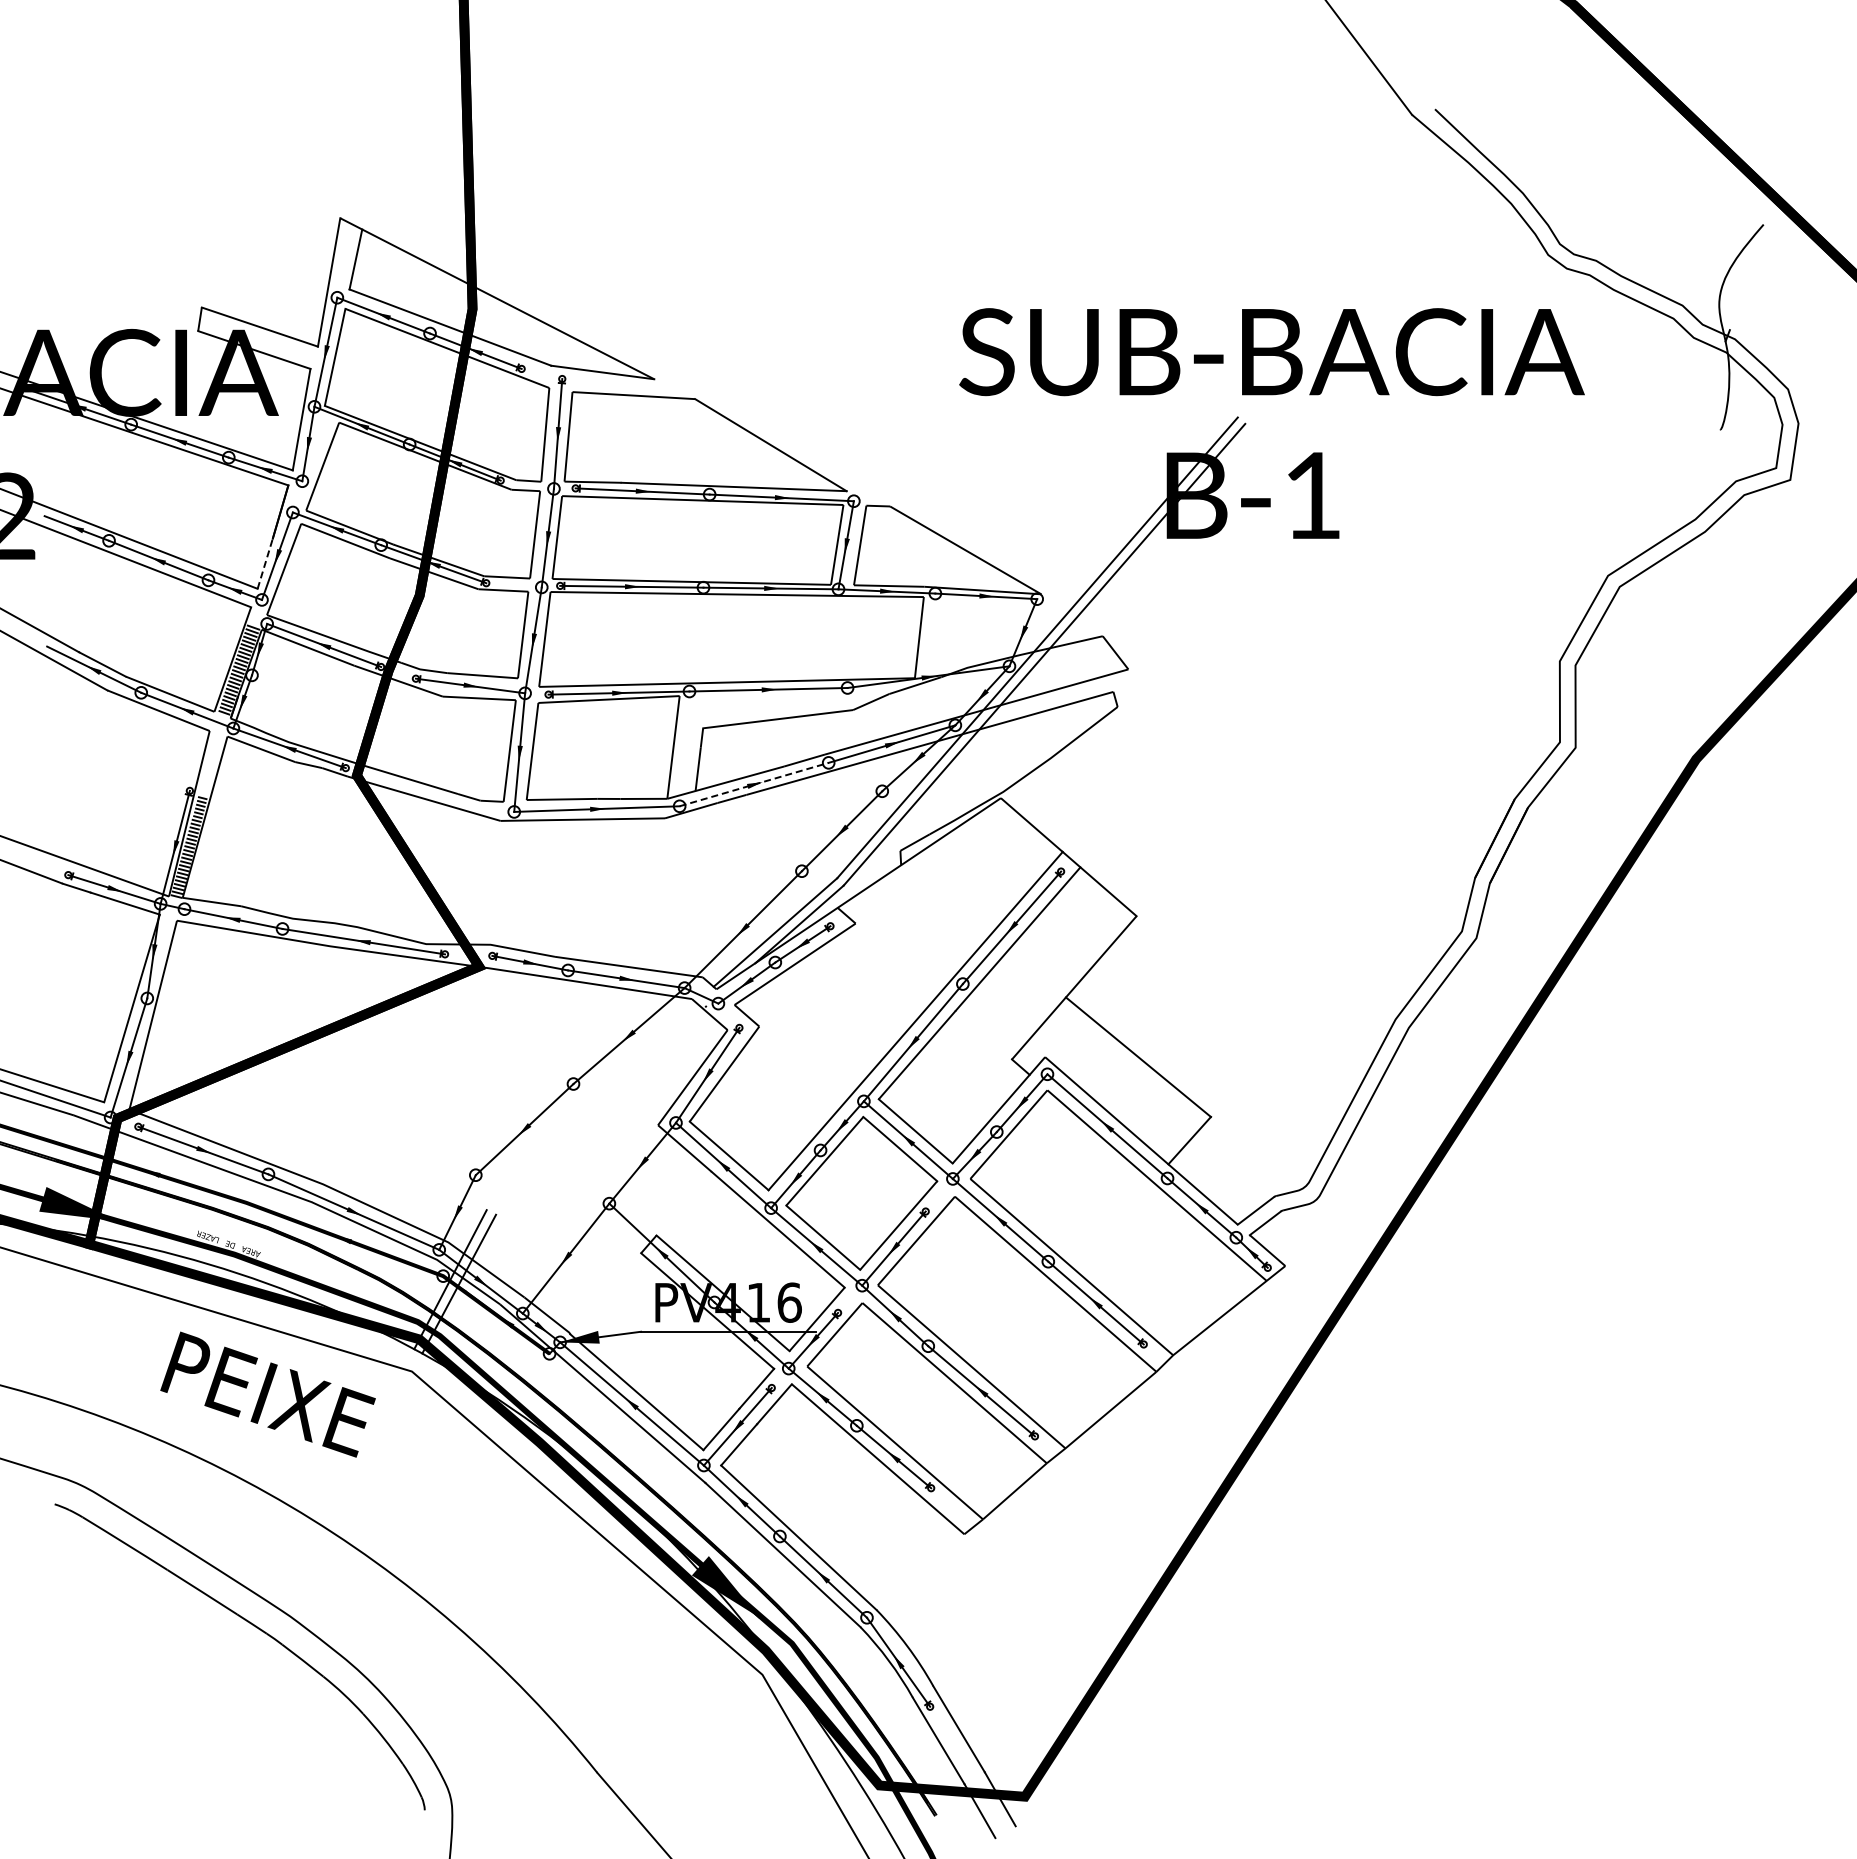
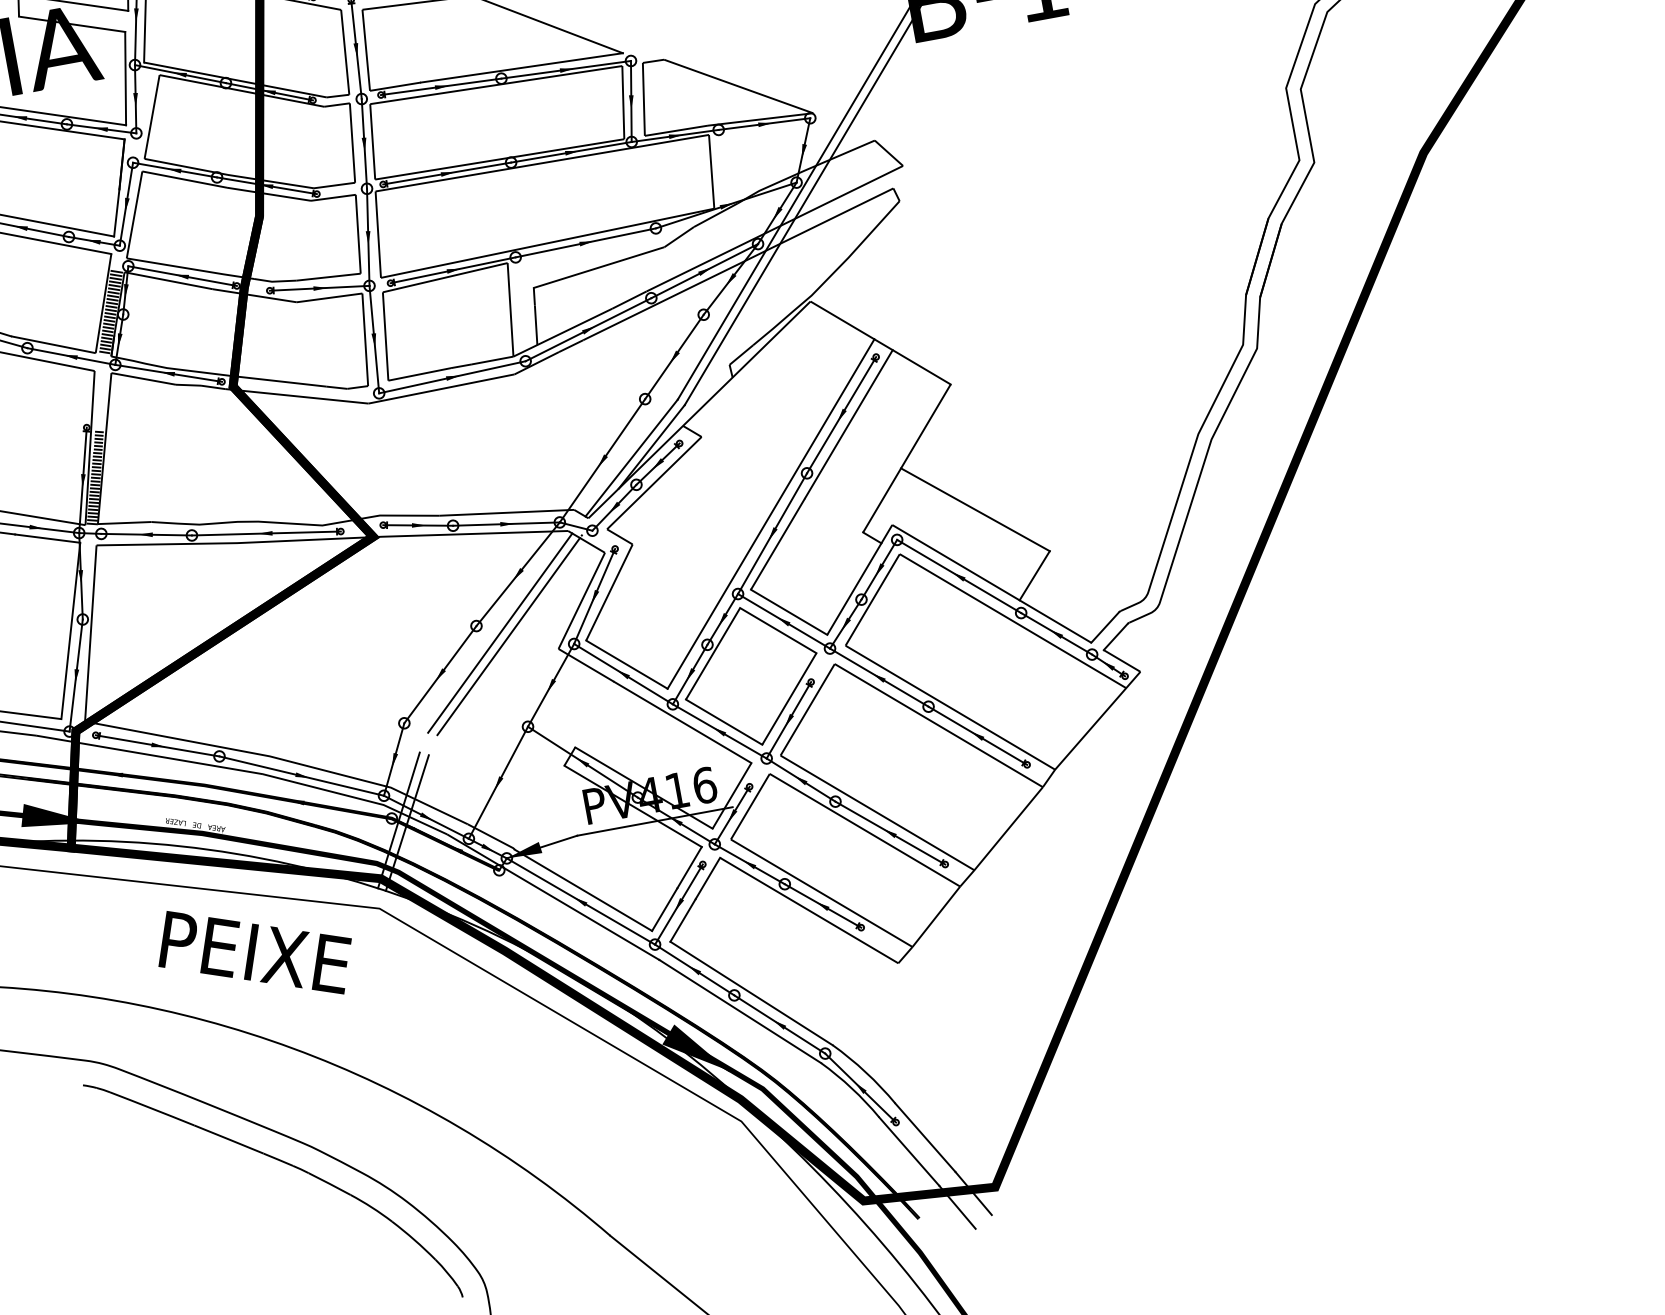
line: (265, 563) -> (116, 212), dashed -> solid
line: (754, 784) -> (588, 329), dashed -> solid
line: (597, 1096) -> (499, 633), added
line: (606, 1101) -> (508, 636), added

